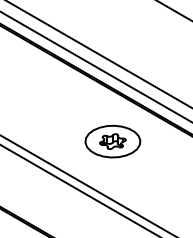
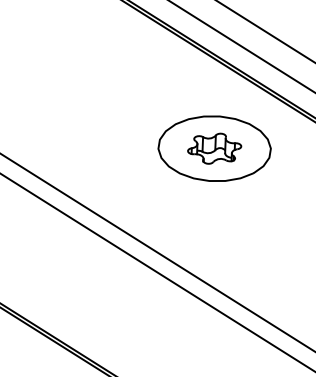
part: (112, 141) -> (213, 148), moved

